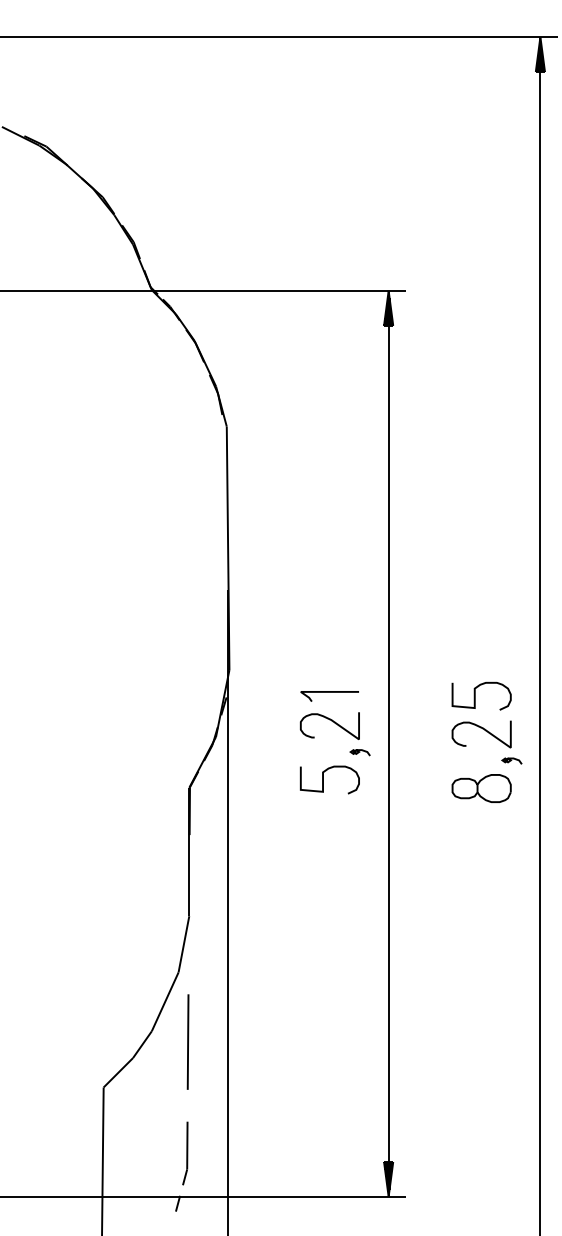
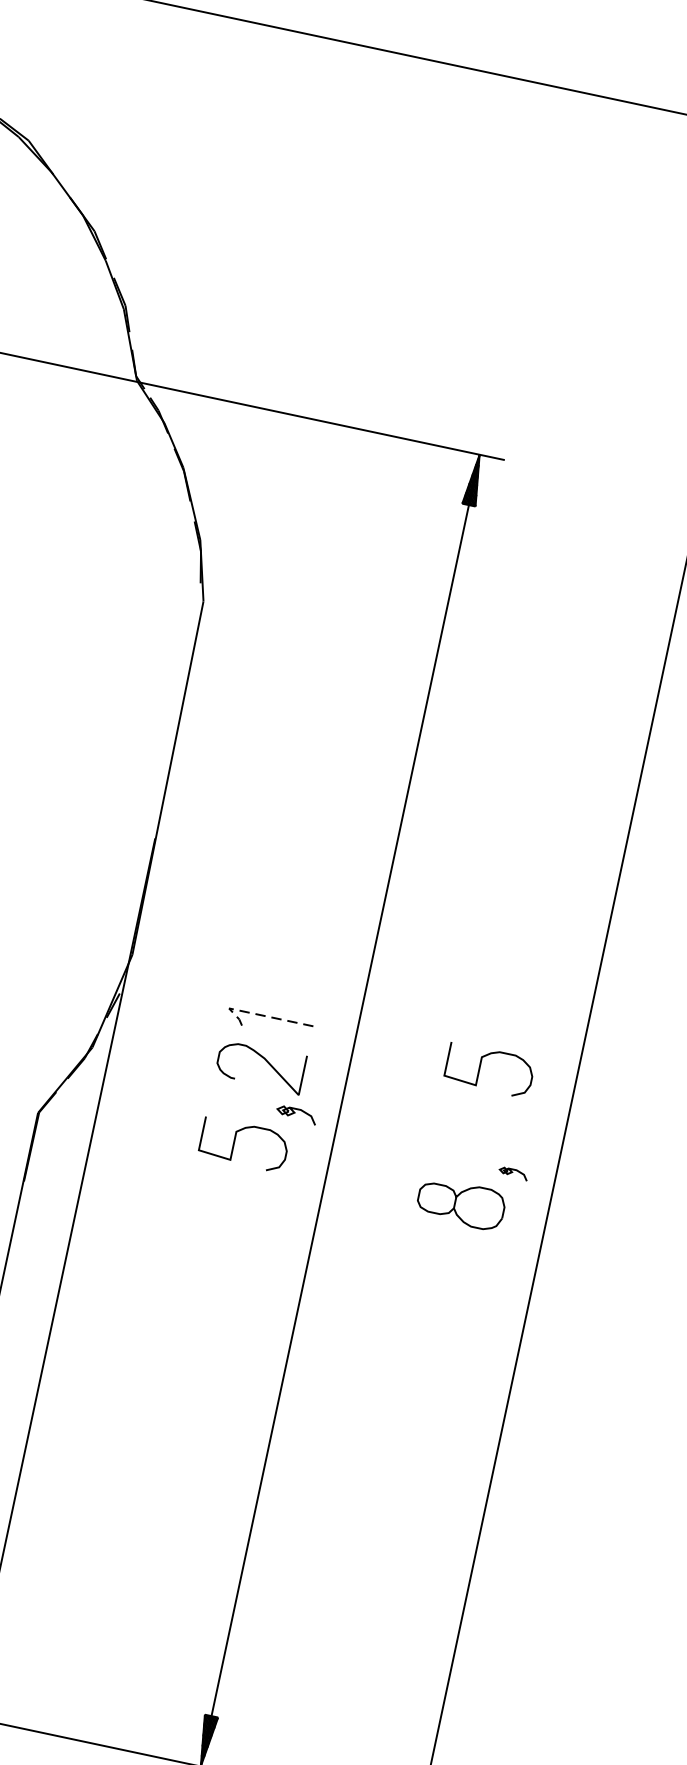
line: (320, 691) -> (257, 1013), solid -> dashed
curve: (484, 730) -> (483, 1120), removed
part: (359, 752) -> (295, 1114), size x1.4

